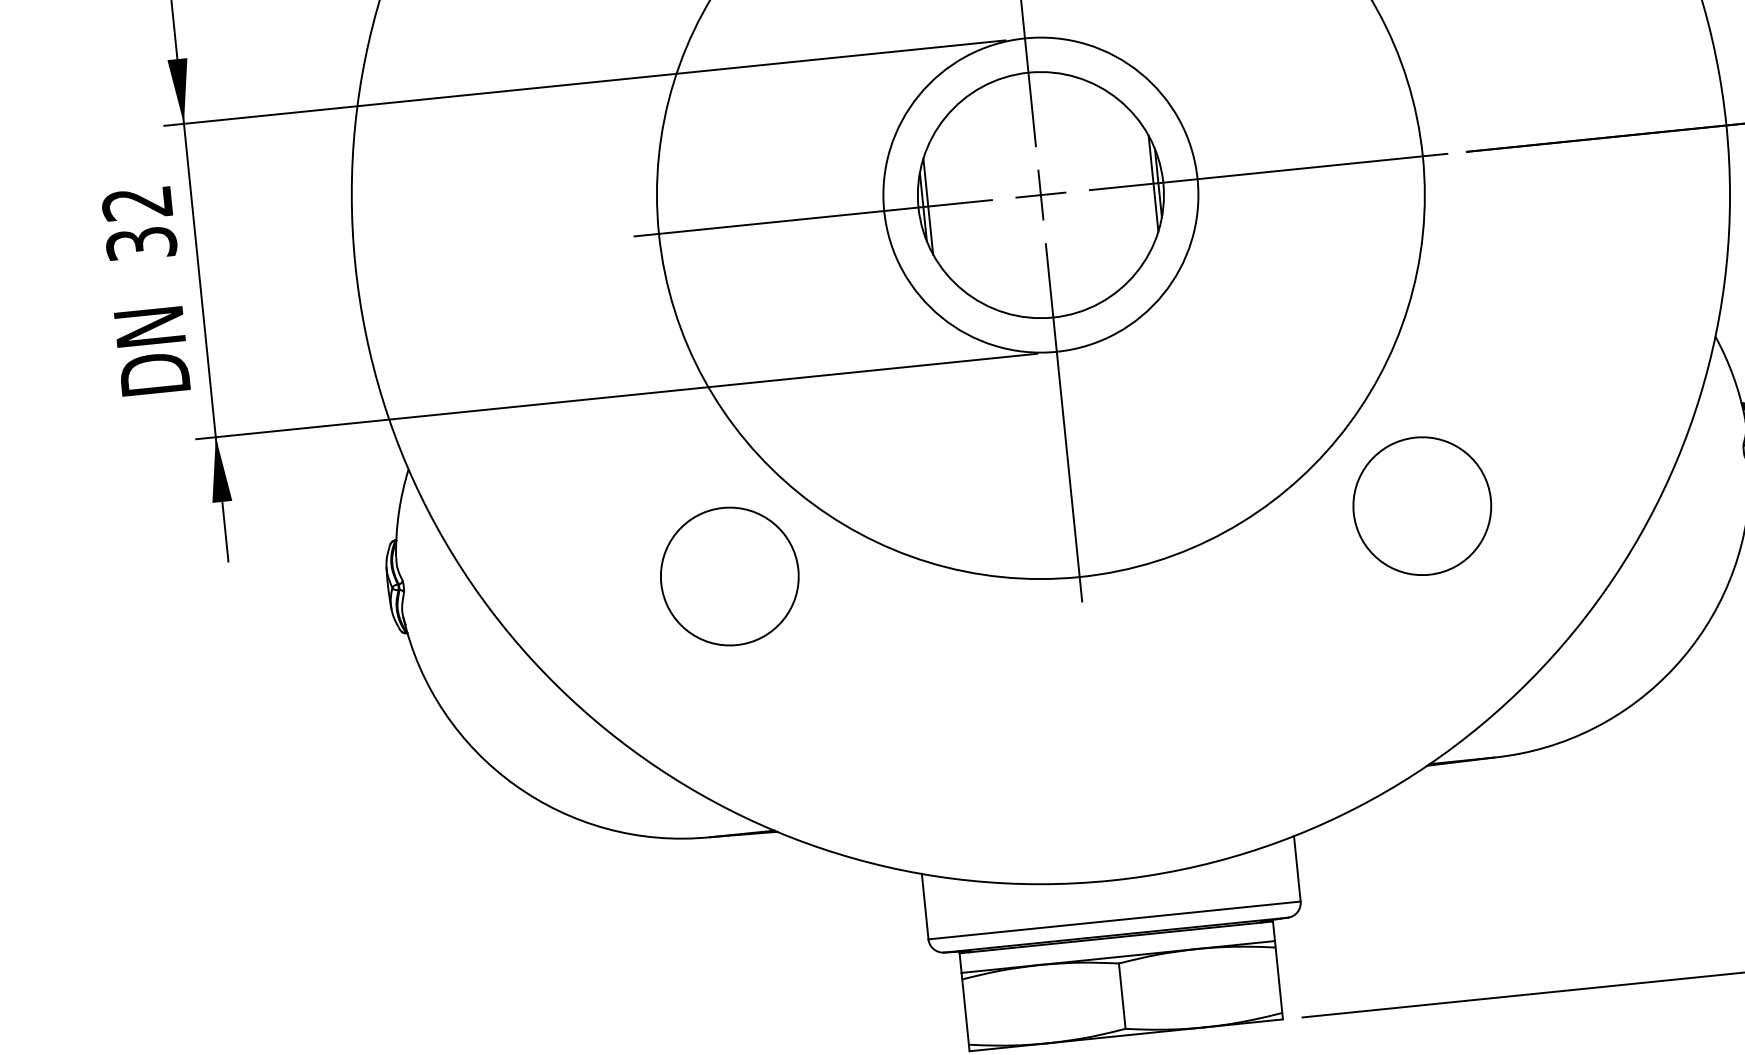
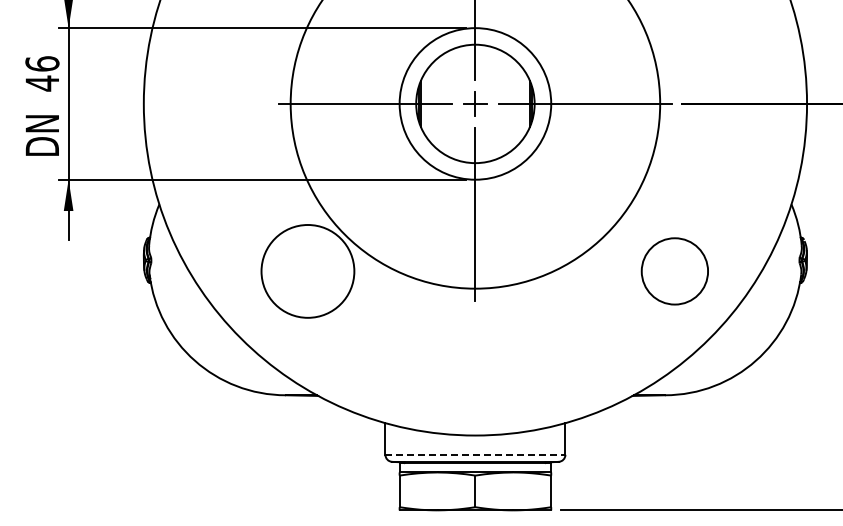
text: (139, 223) -> (42, 73), 32 -> 46
circle: (1421, 506) -> (674, 271), moved
circle: (728, 576) -> (307, 271), size x1.4
line: (1114, 919) -> (475, 454), solid -> dashed

